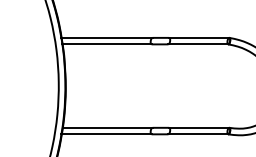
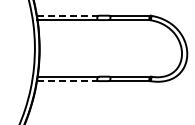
line: (106, 37) -> (67, 15), solid -> dashed
line: (106, 134) -> (67, 81), solid -> dashed

